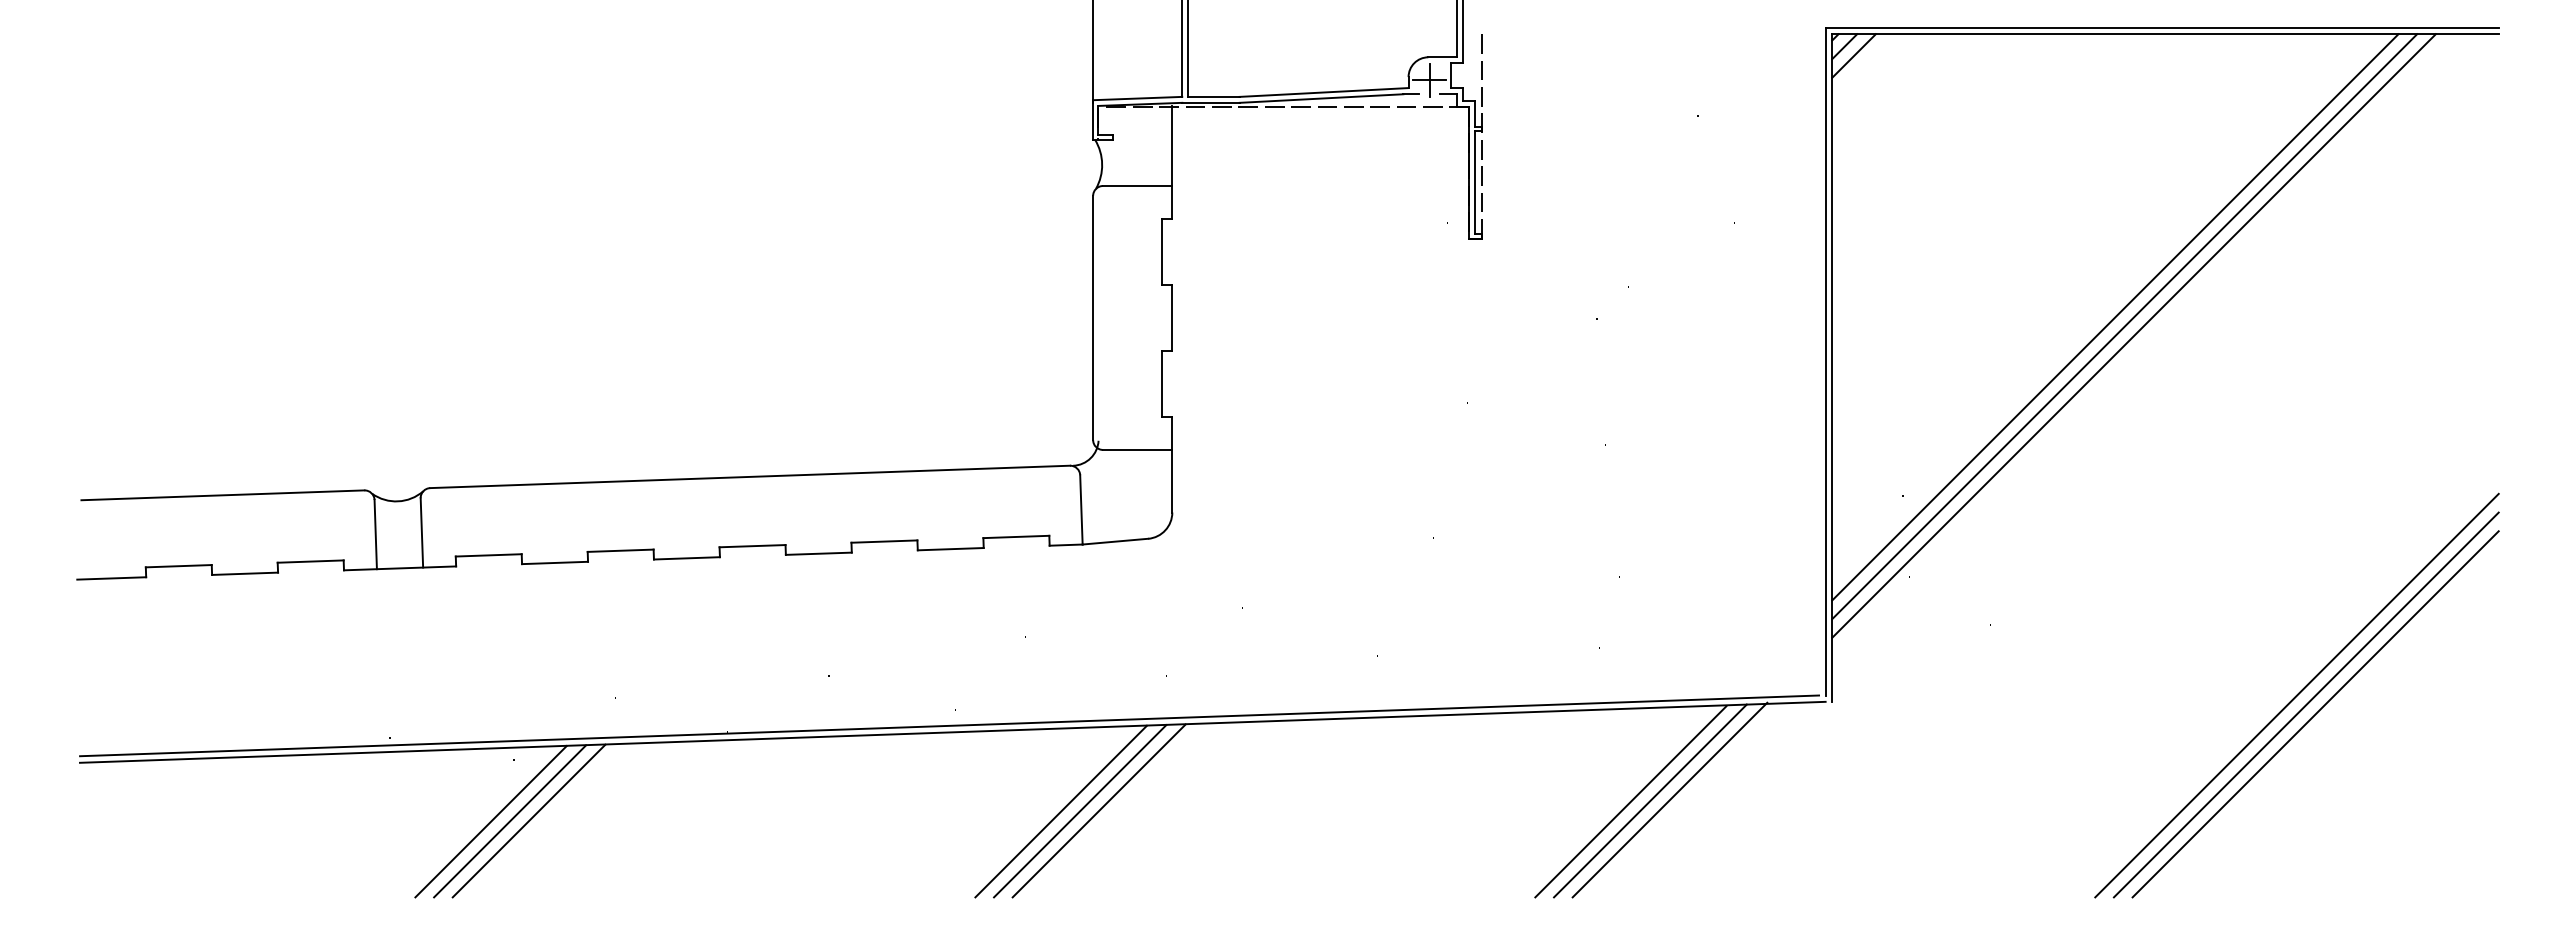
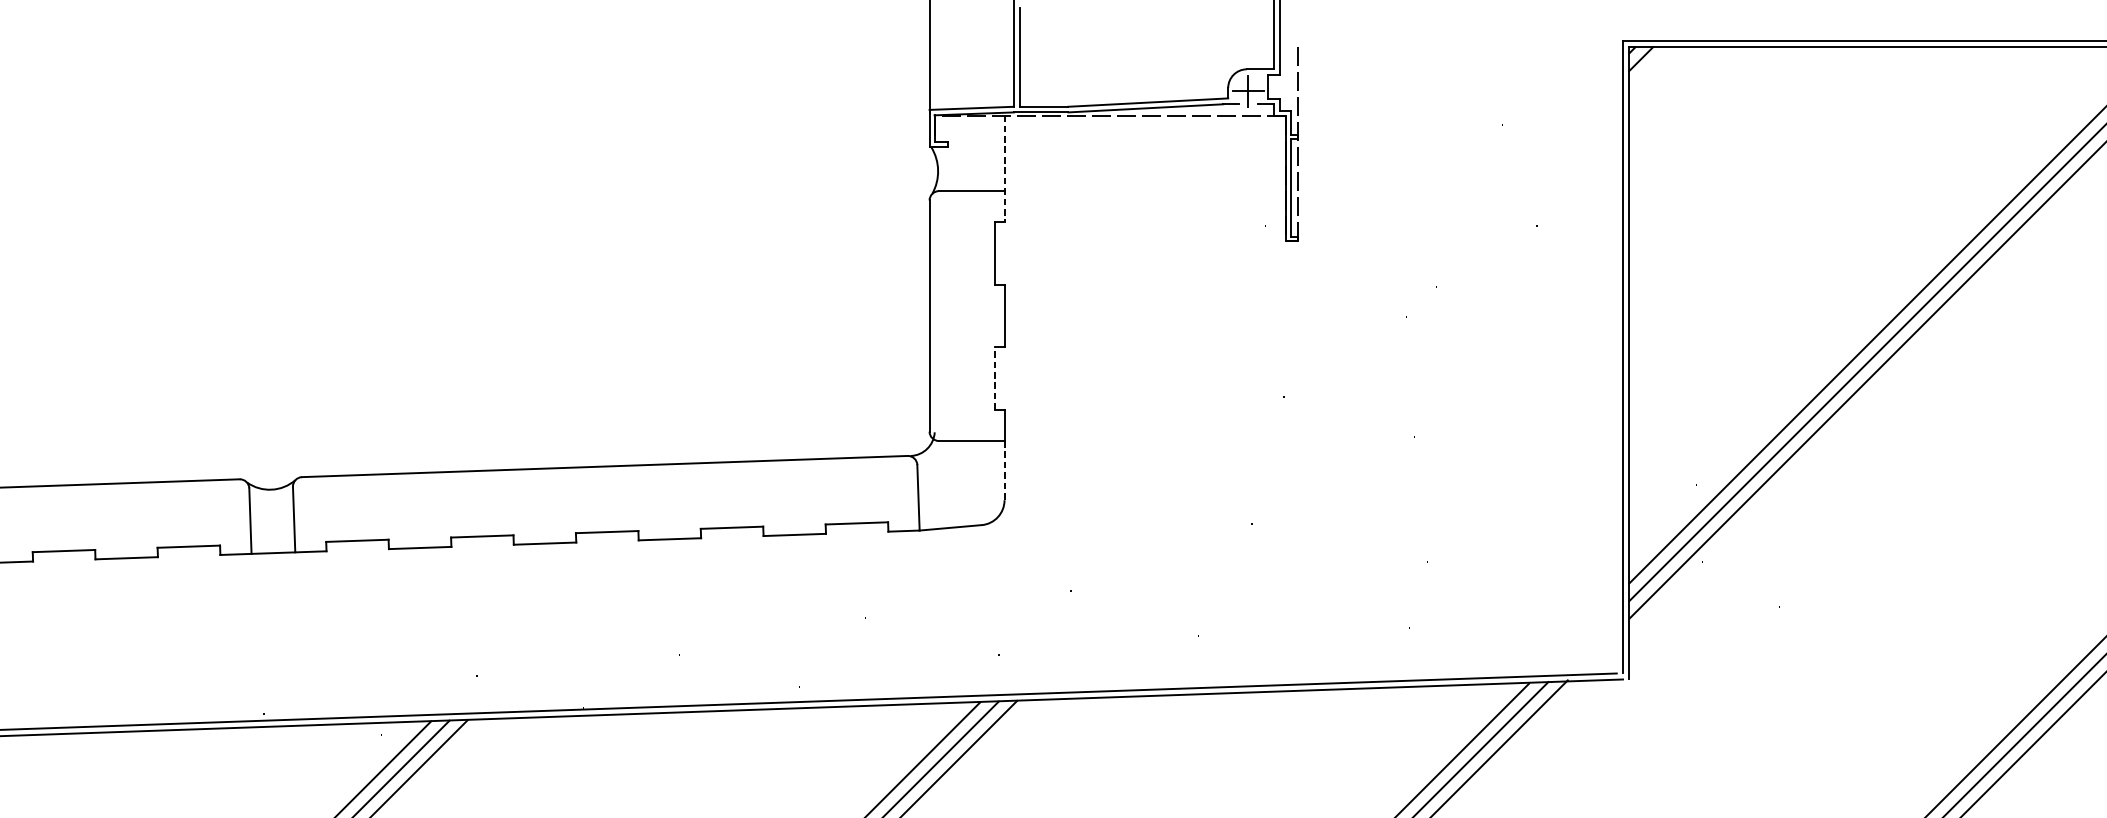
line: (1853, 55) -> (1649, 67), removed
line: (1172, 162) -> (1004, 168), solid -> dashed
line: (1162, 383) -> (995, 378), solid -> dashed
line: (1172, 481) -> (1004, 470), solid -> dashed

